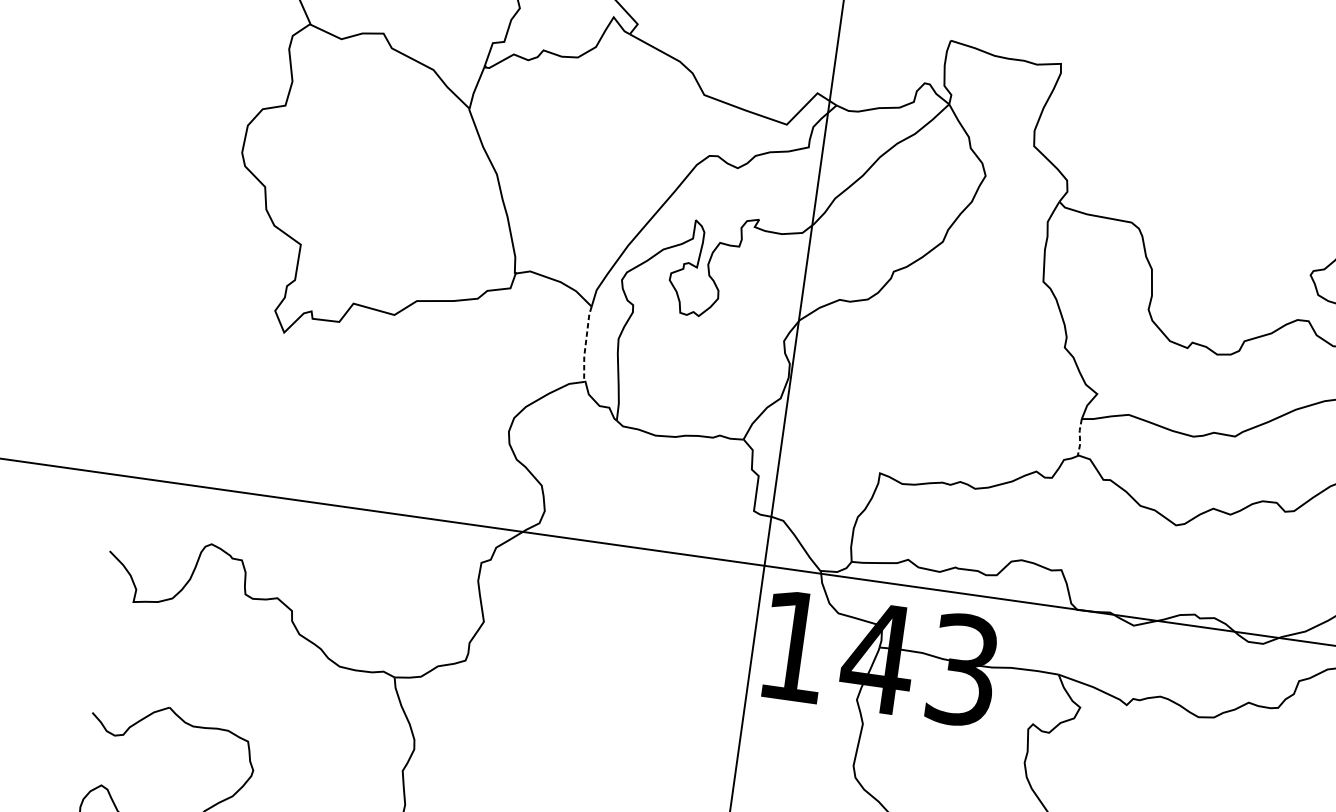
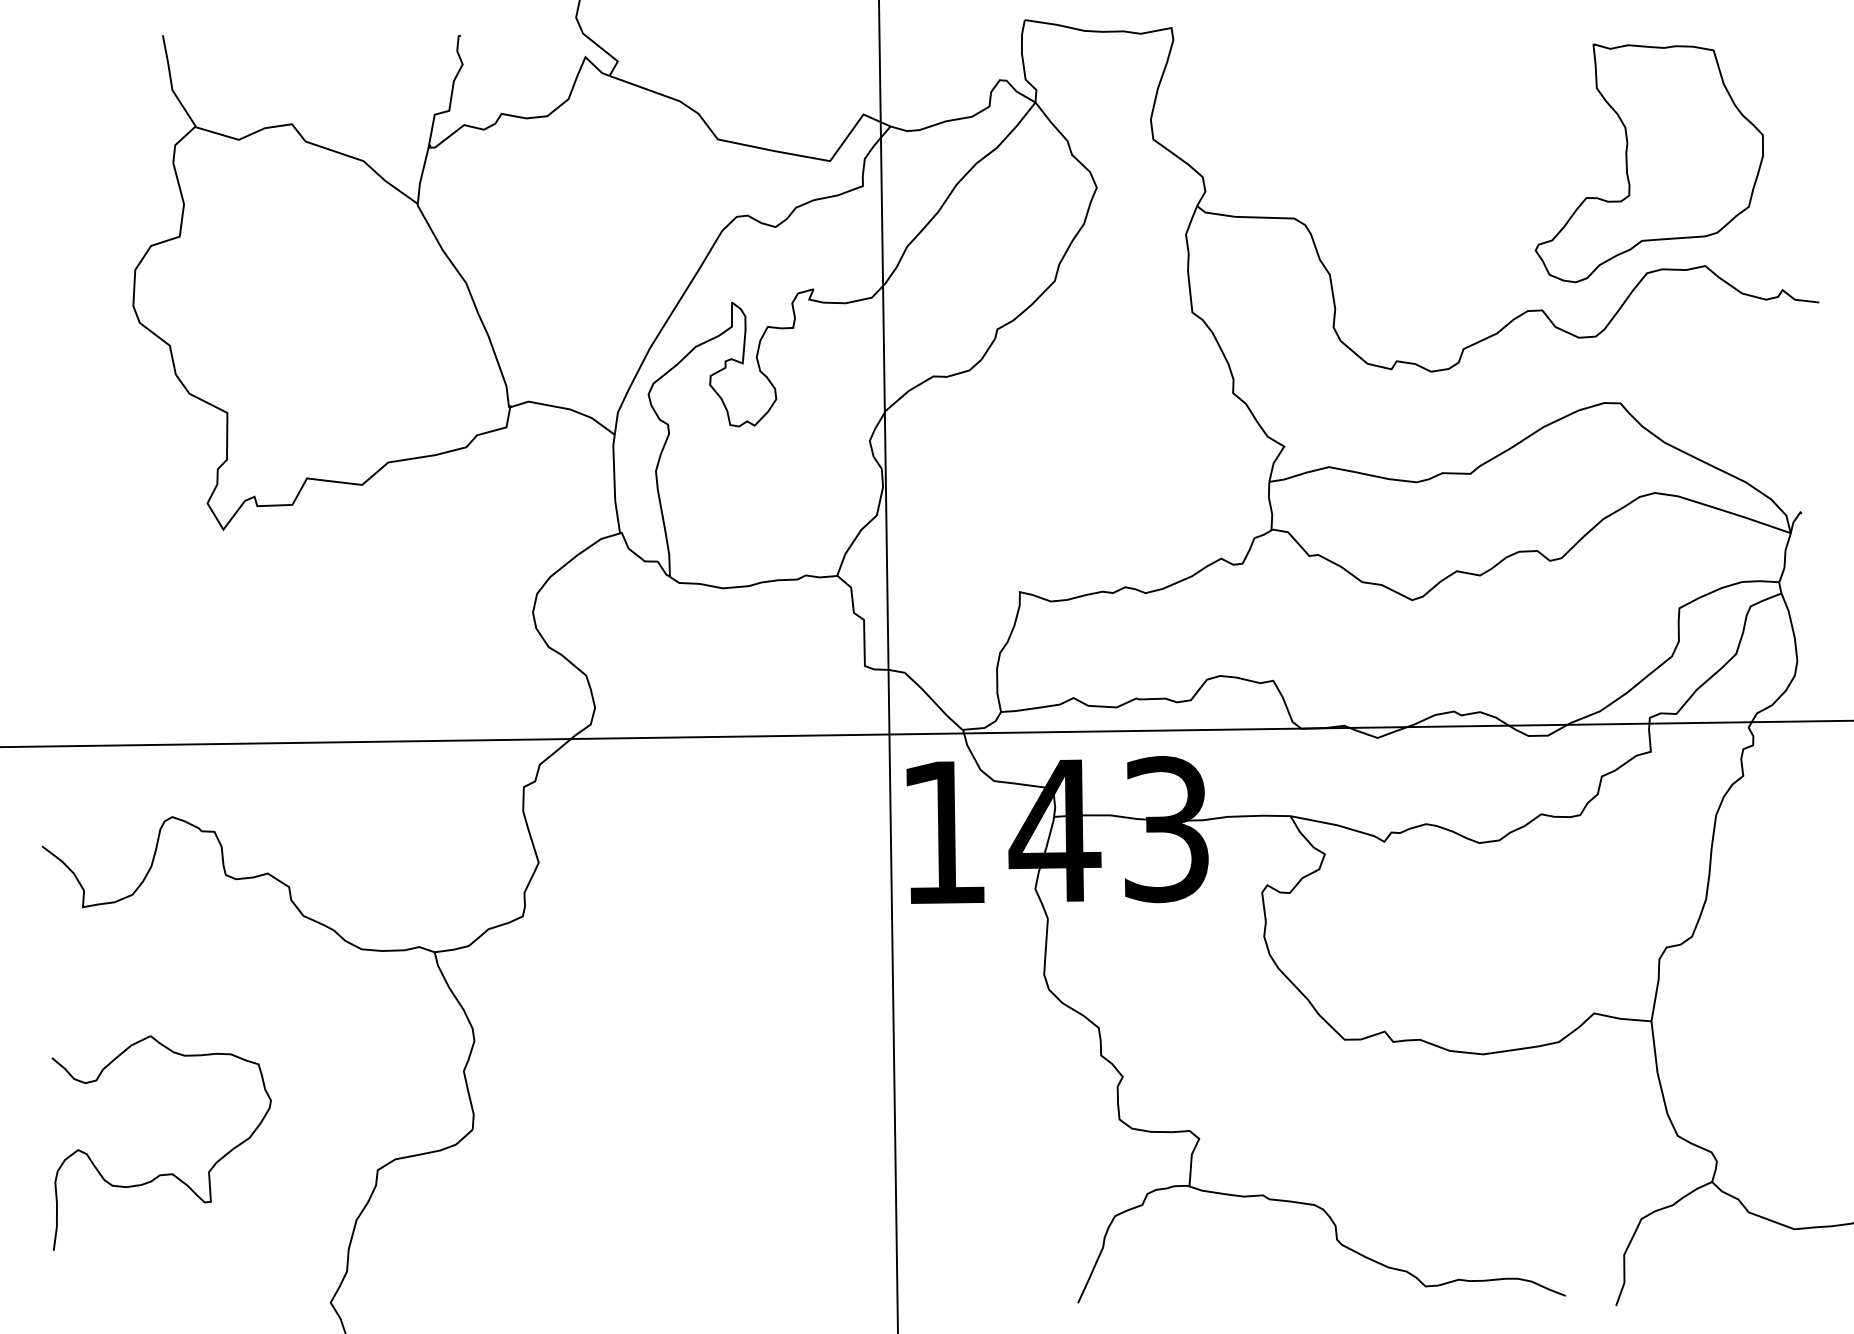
line: (585, 344) -> (614, 484), dashed -> solid
line: (1079, 437) -> (1270, 506), dashed -> solid

